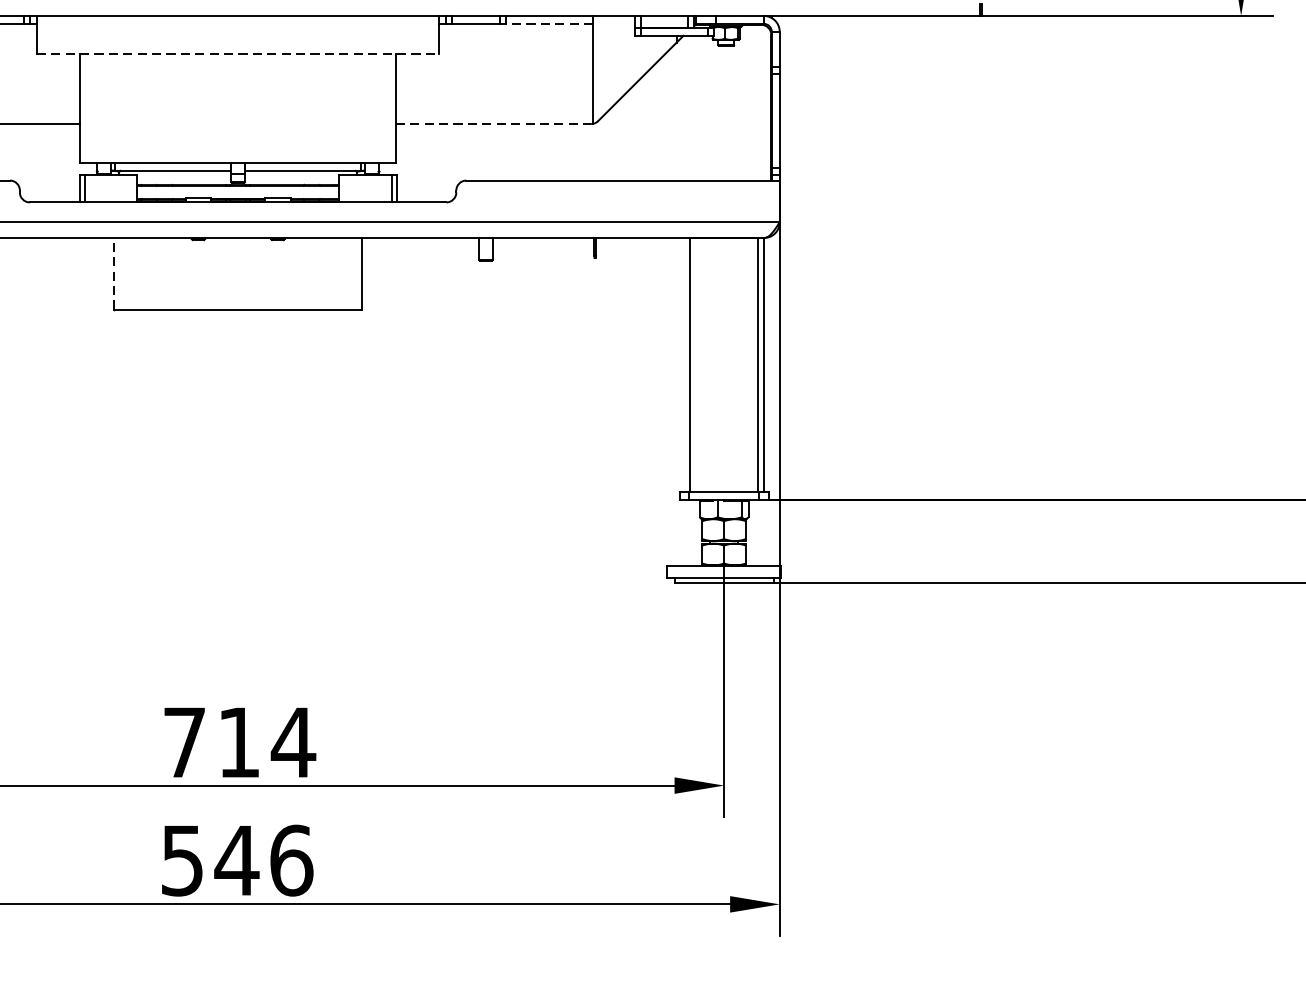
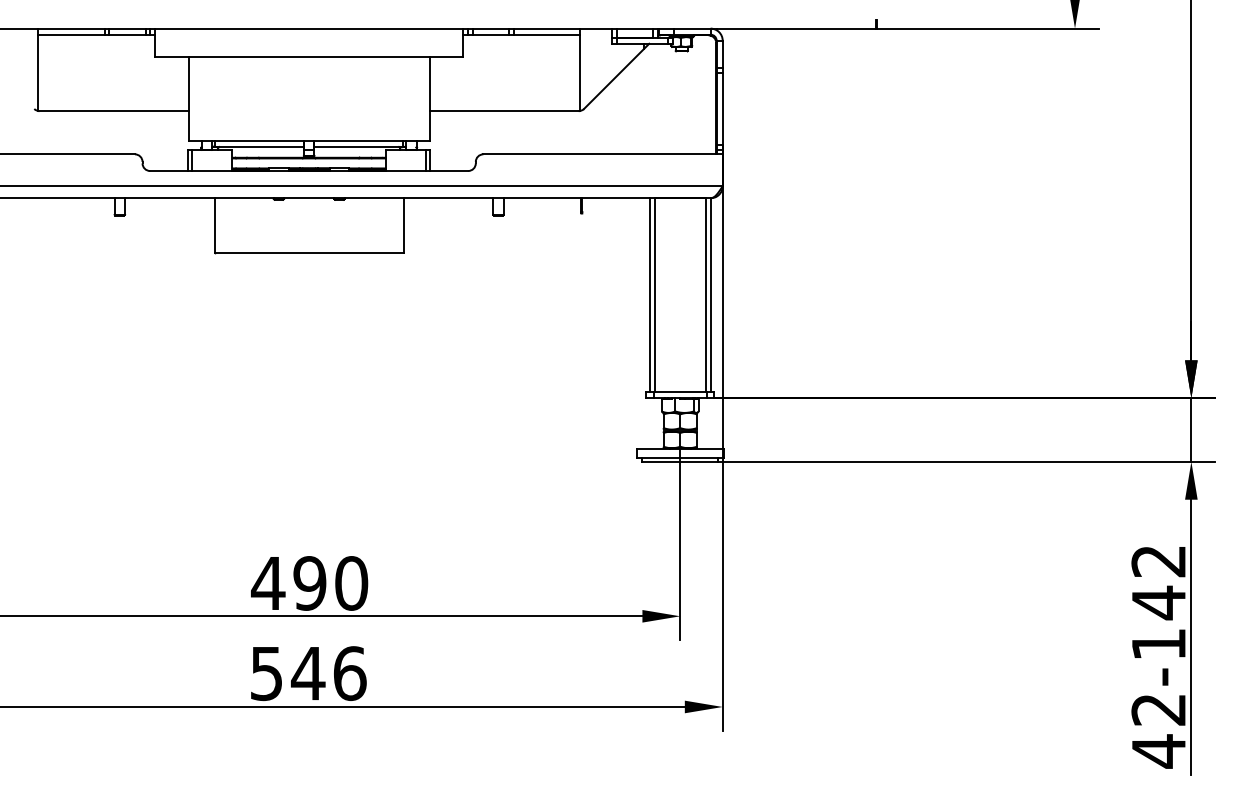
line: (548, 23) -> (546, 34), dashed -> solid
line: (238, 53) -> (309, 57), dashed -> solid
line: (493, 124) -> (504, 111), dashed -> solid
line: (114, 273) -> (214, 225), dashed -> solid
line: (685, 365) -> (650, 295), added
text: (238, 742) -> (309, 583), 714 -> 490

